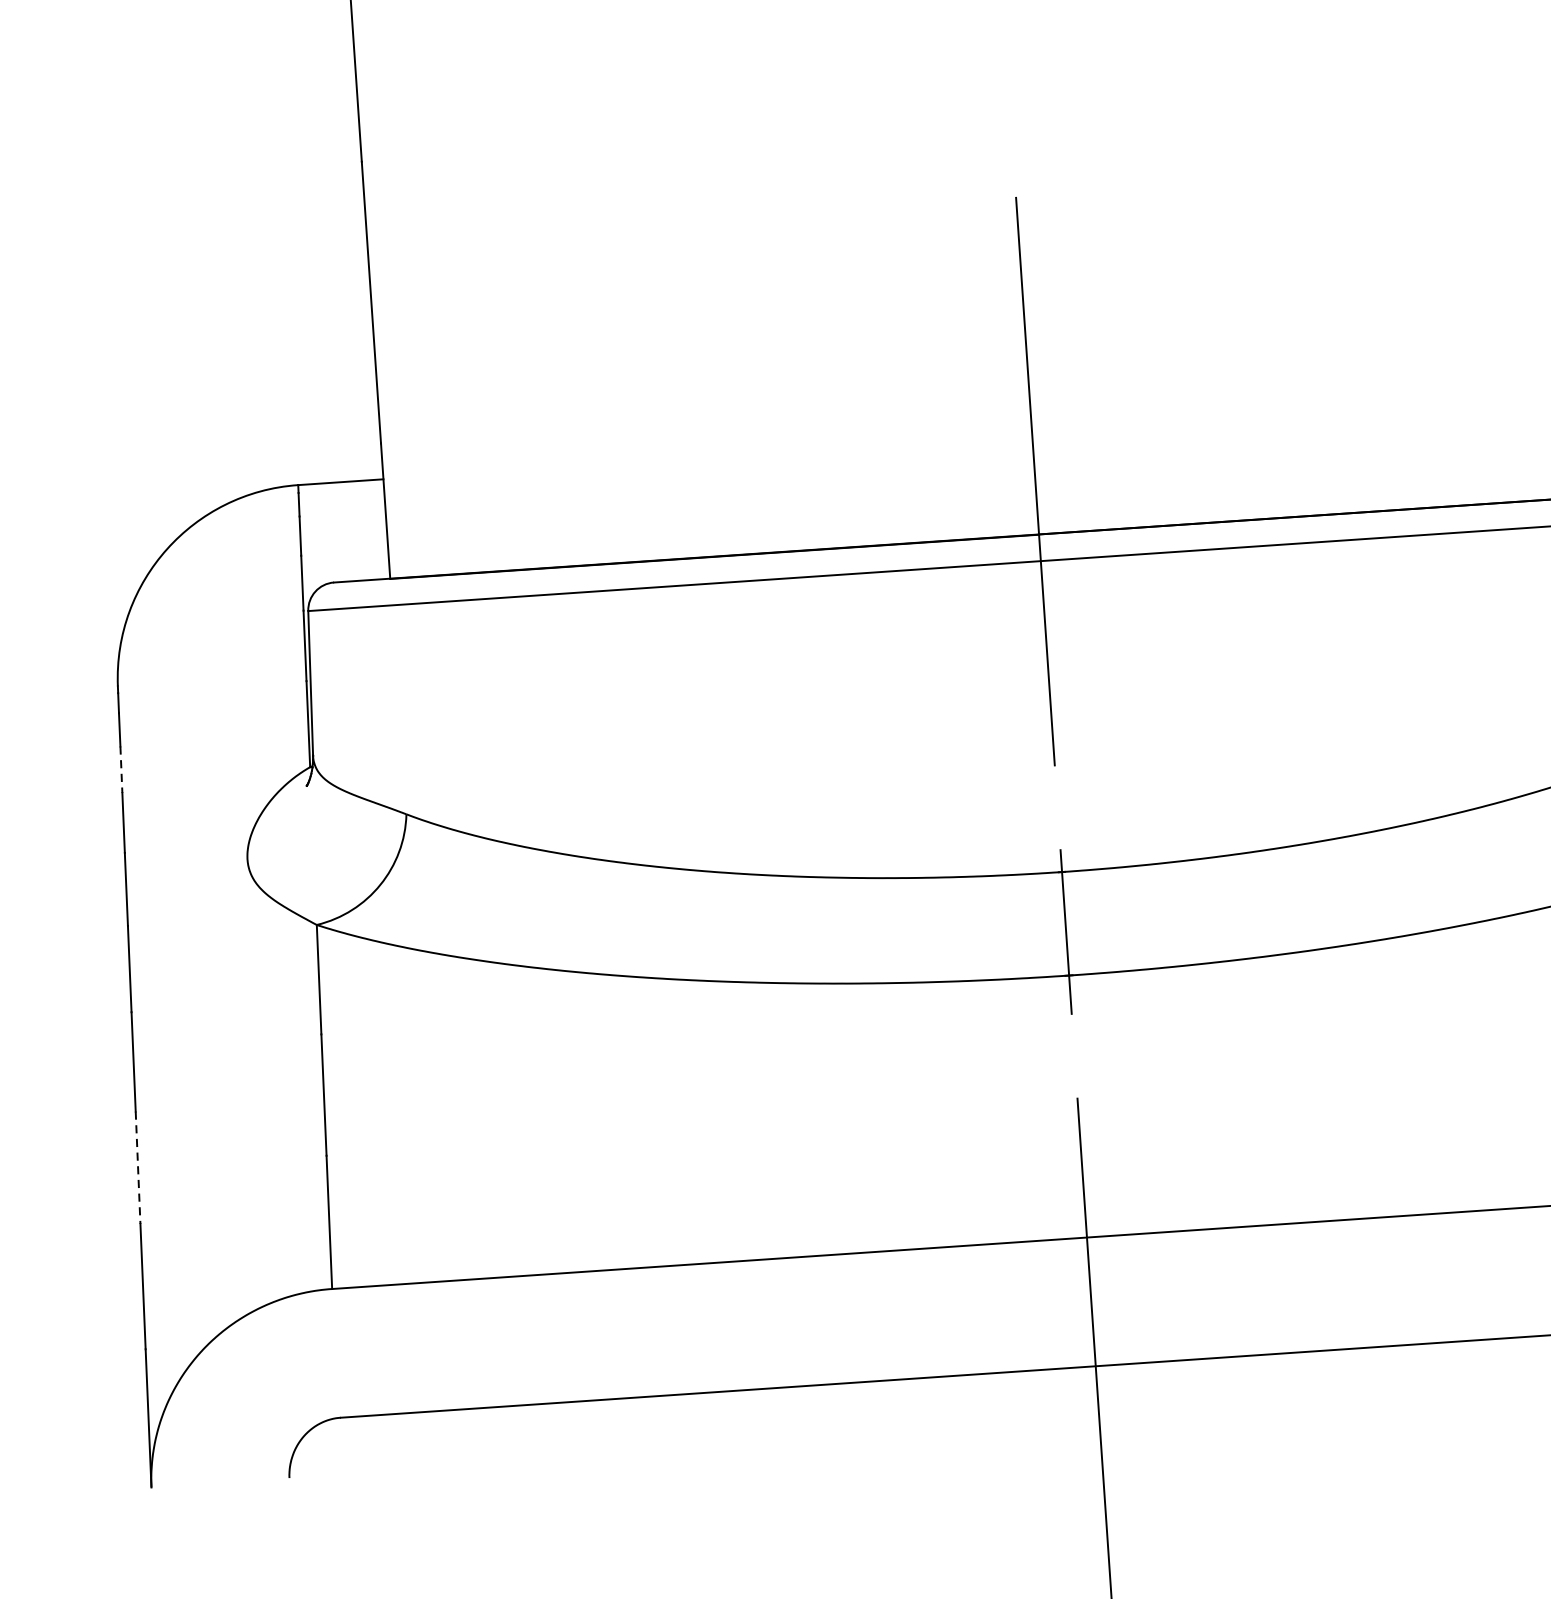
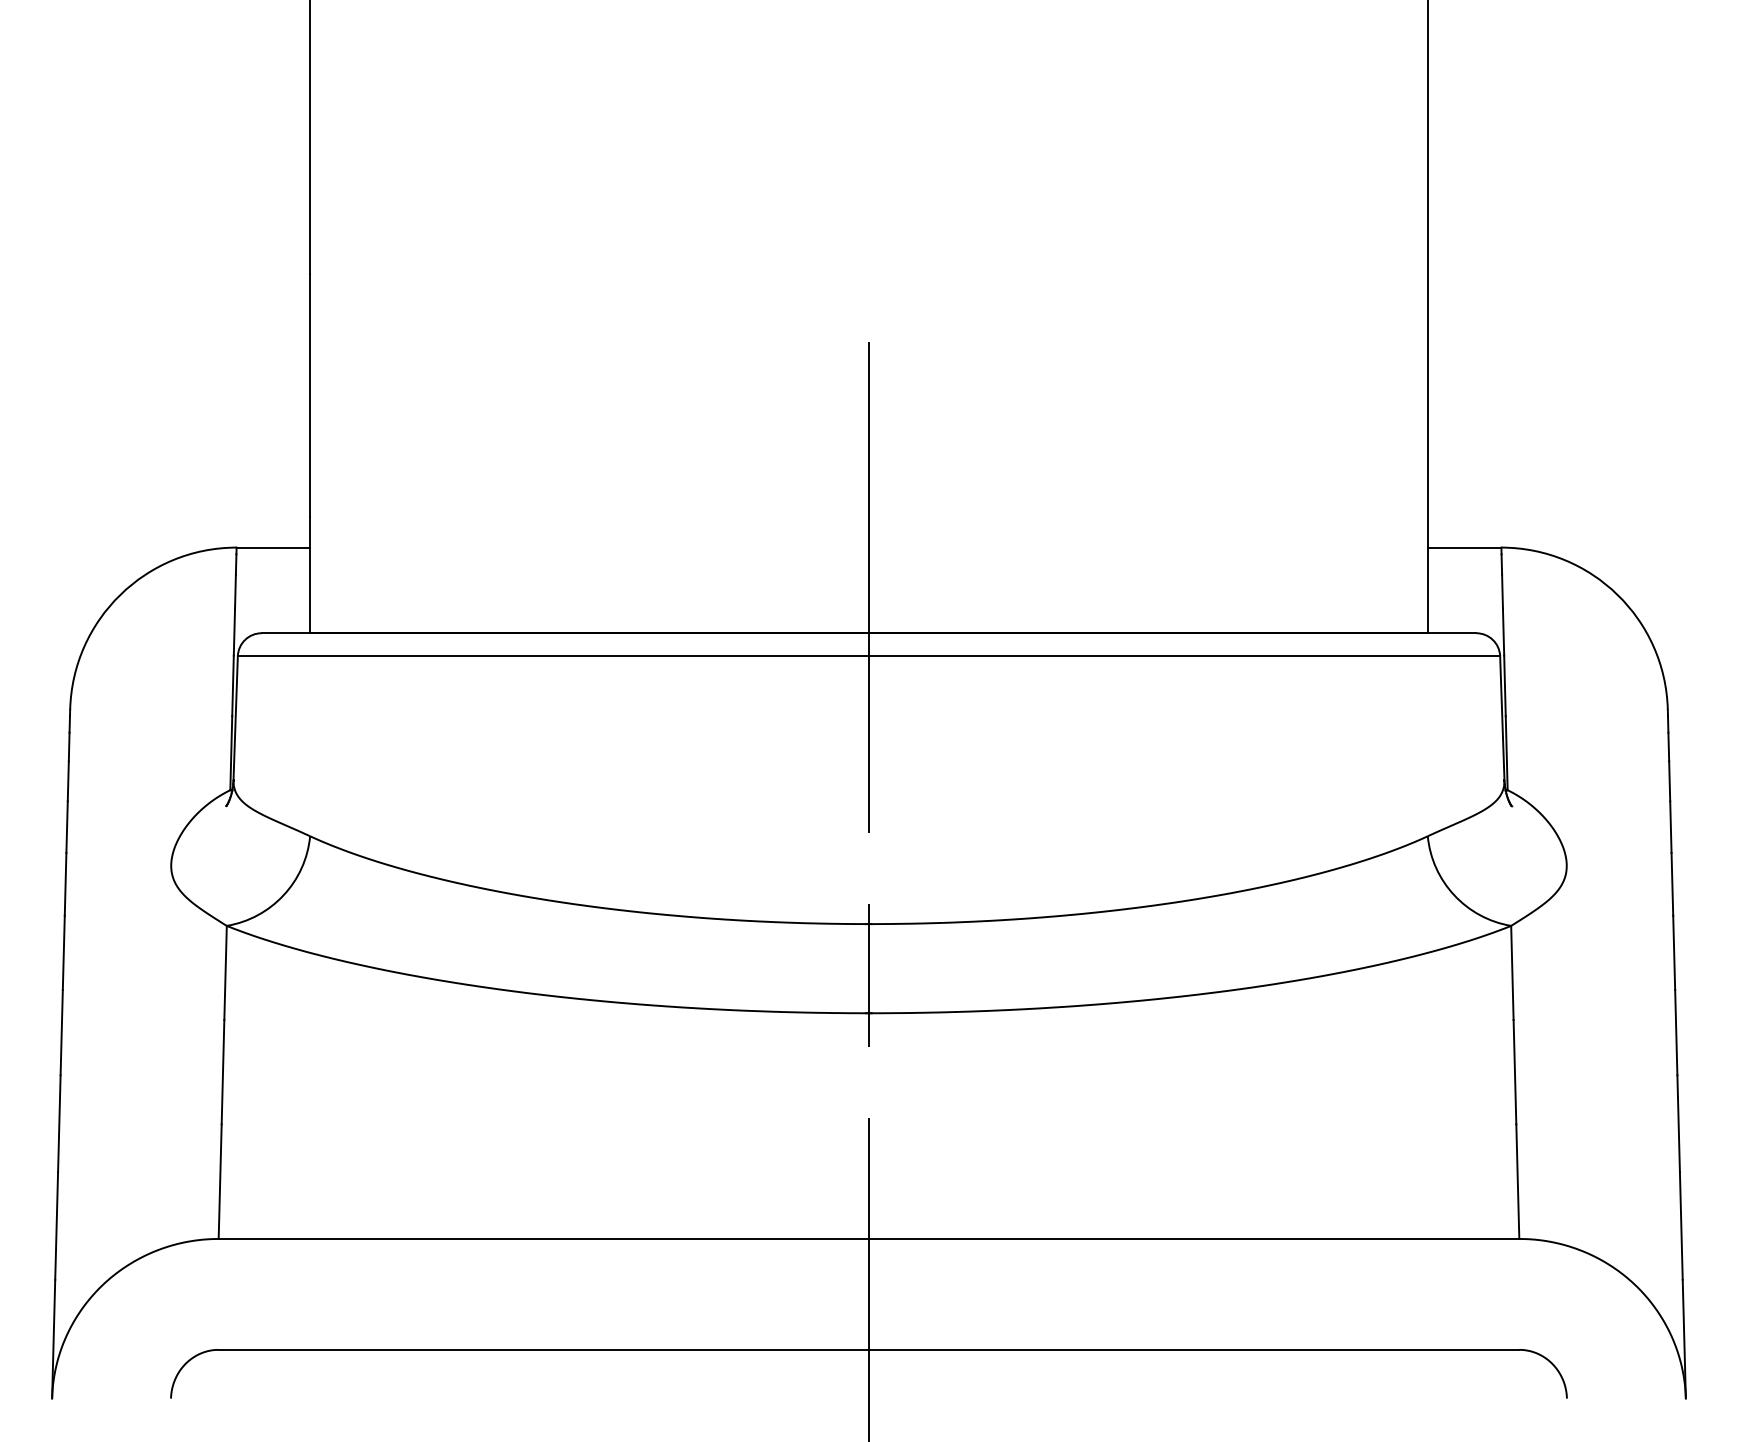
line: (121, 769) -> (68, 781), dashed -> solid
line: (138, 1168) -> (59, 1124), dashed -> solid

